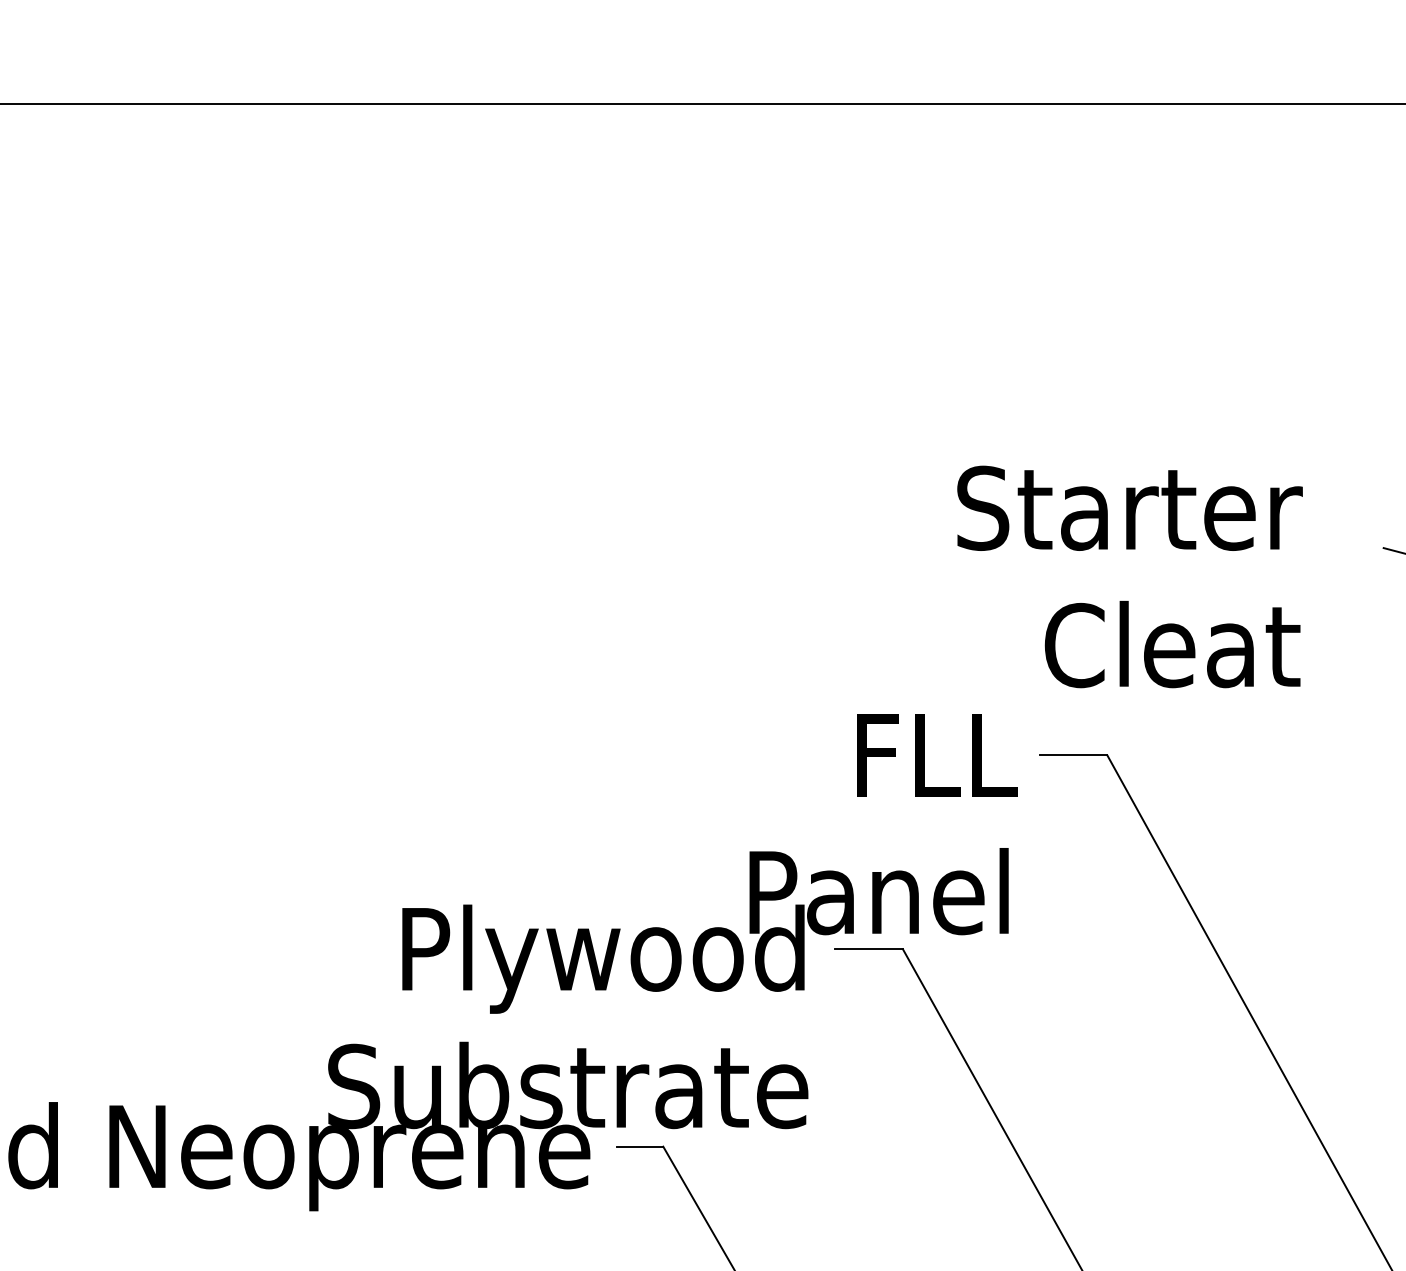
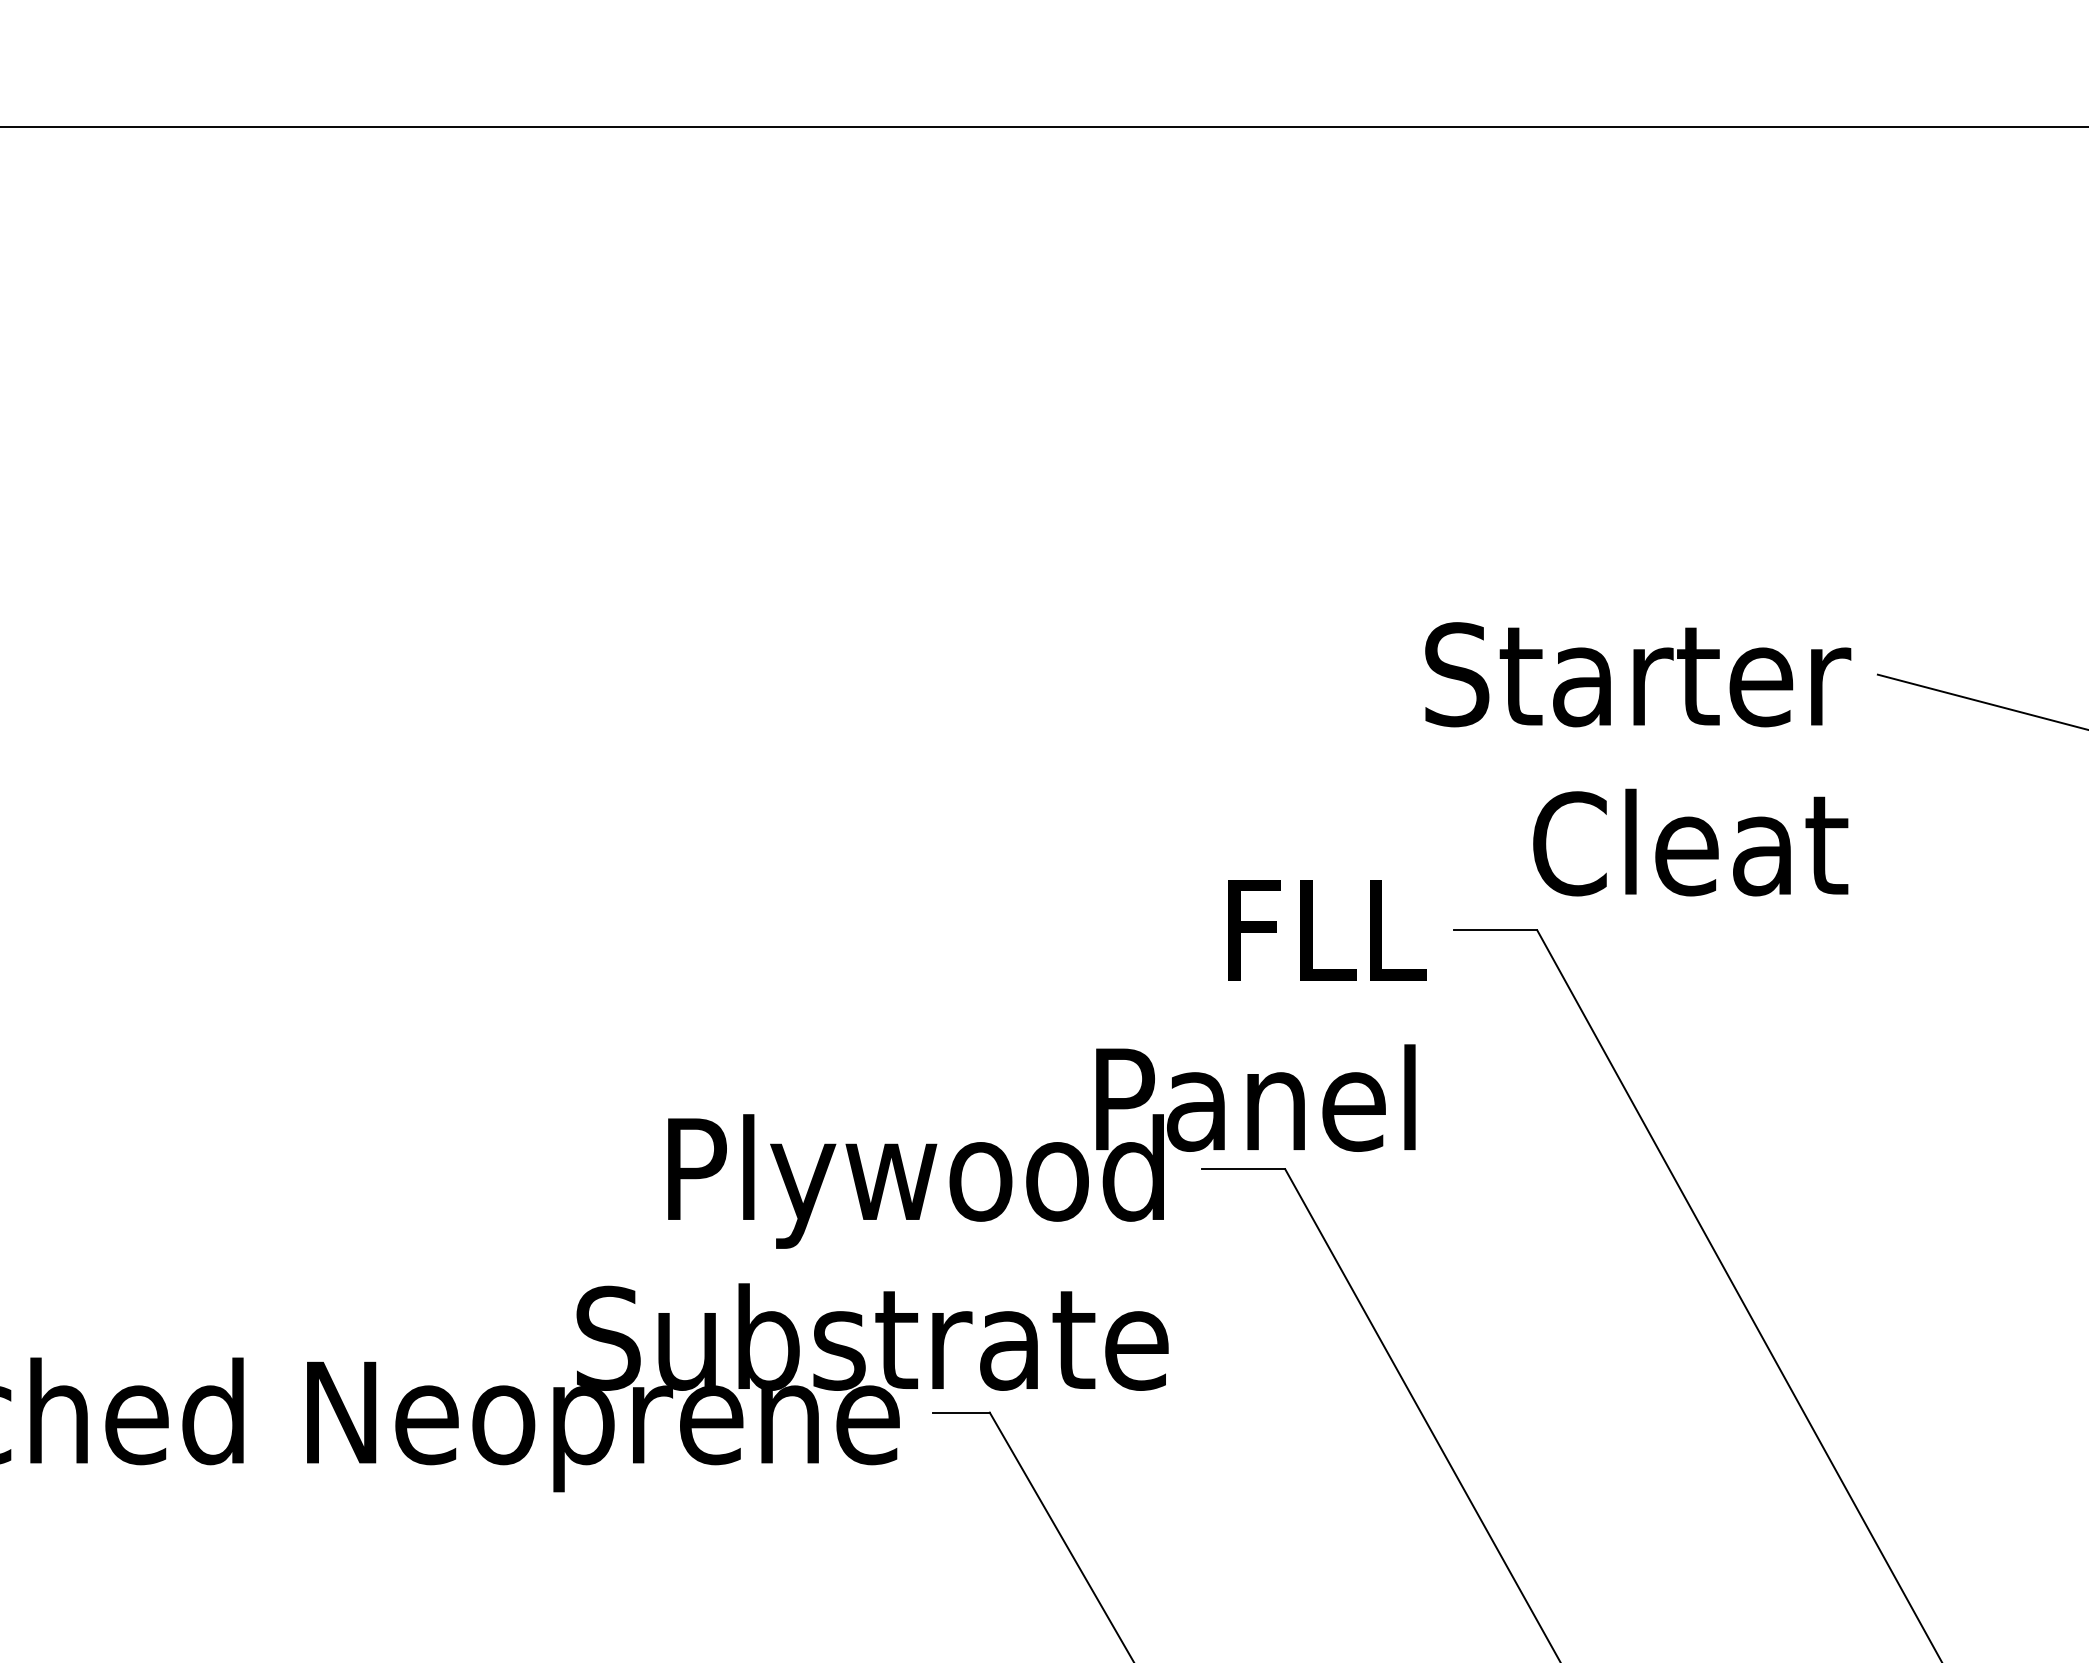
text: (1130, 577) -> (1638, 759), moved

